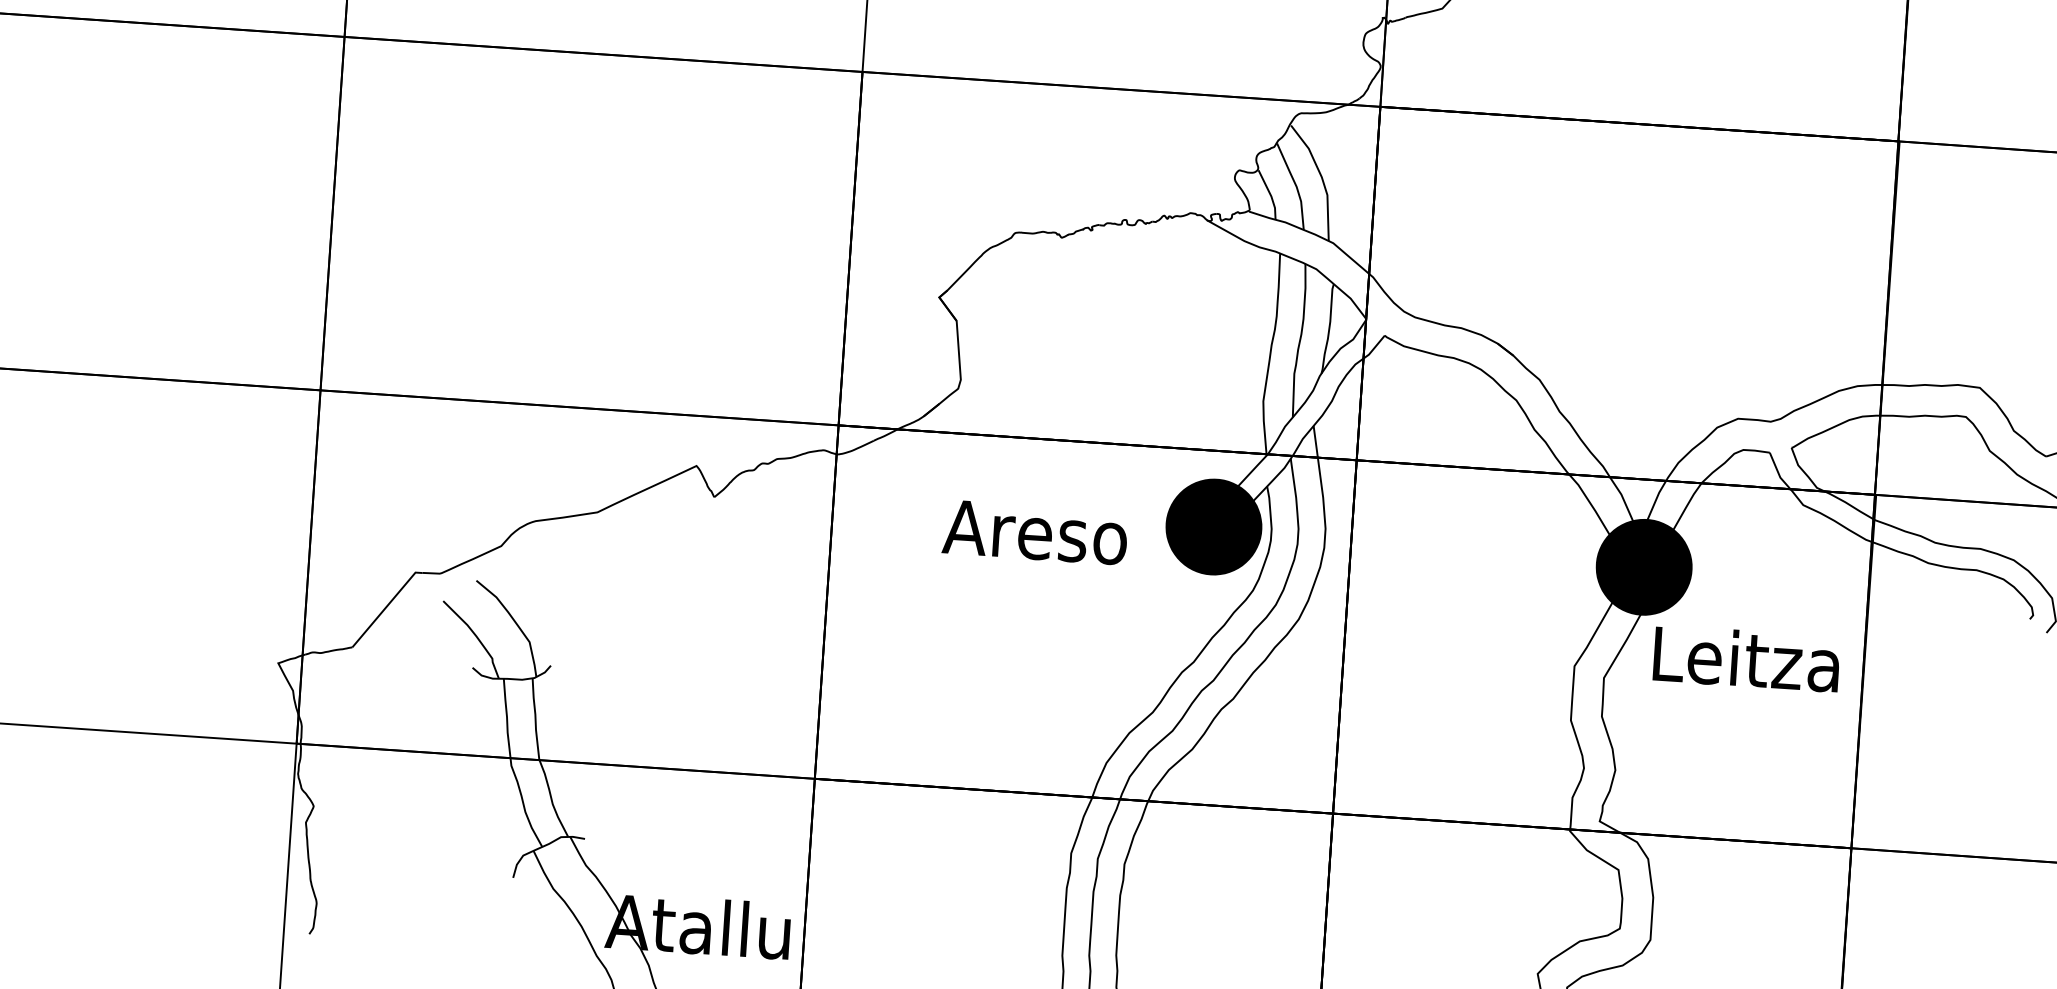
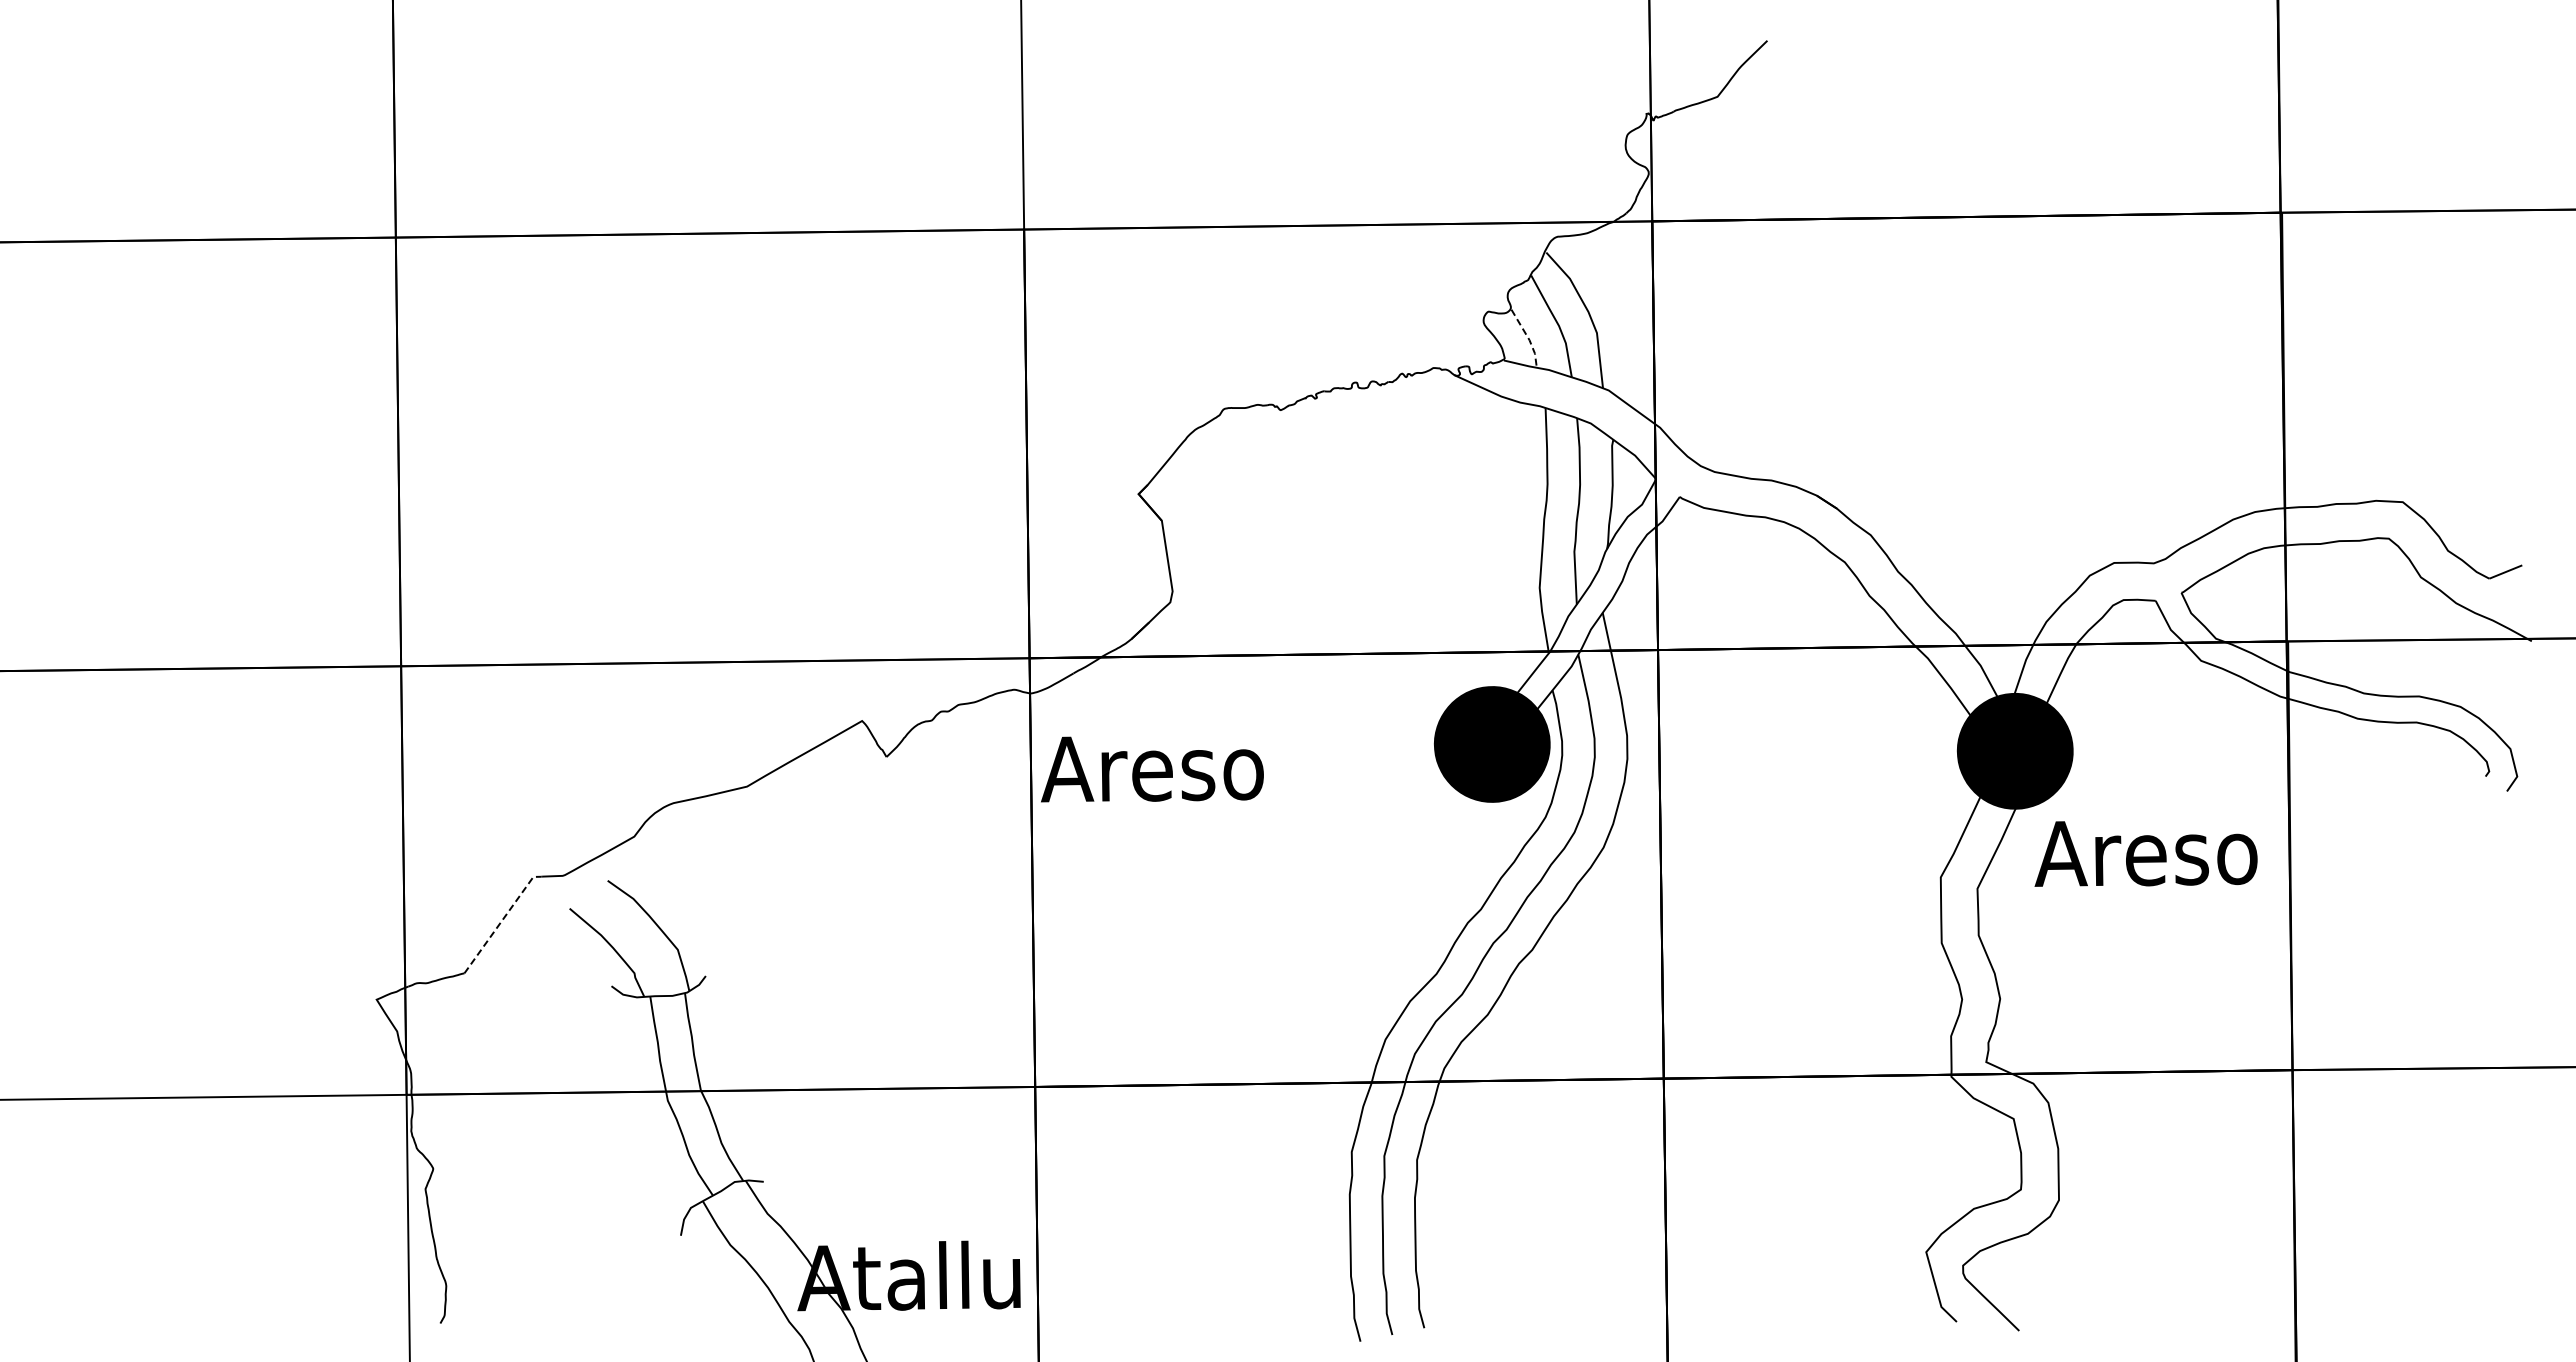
line: (1270, 195) -> (1528, 338), solid -> dashed
text: (1035, 533) -> (1152, 769), moved
line: (387, 606) -> (502, 920), solid -> dashed
text: (1746, 659) -> (2147, 852), Leitza -> Areso

